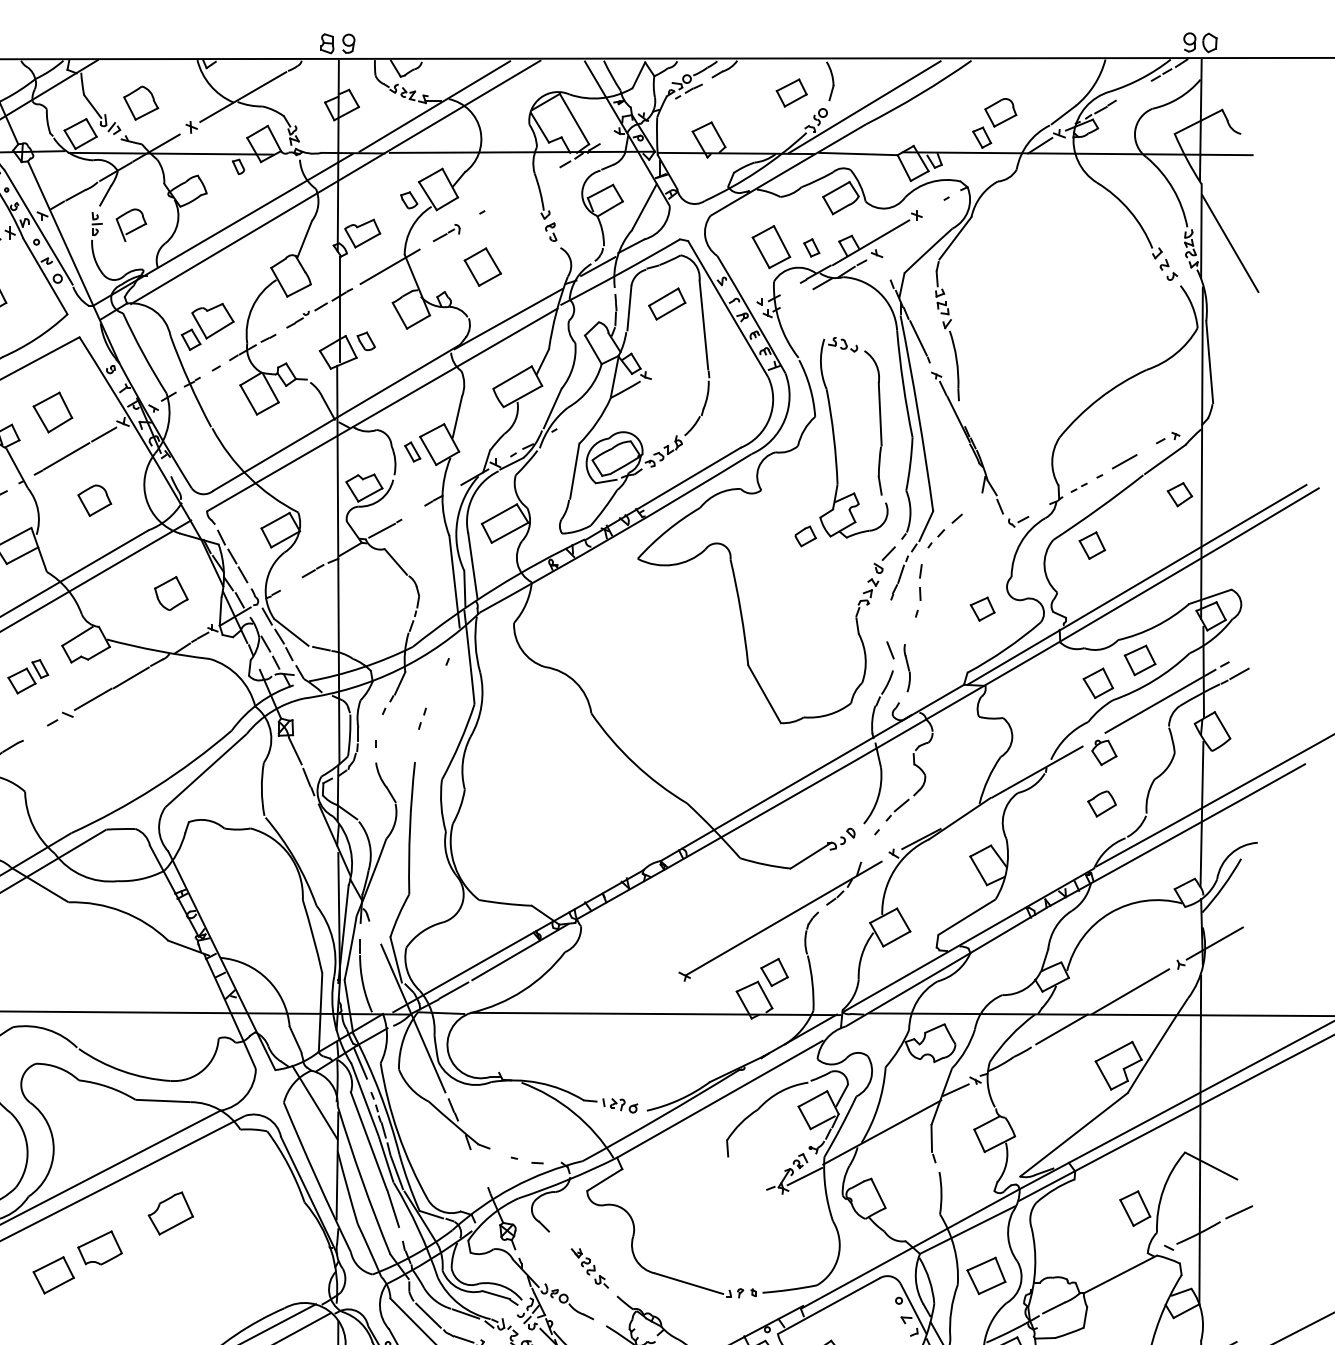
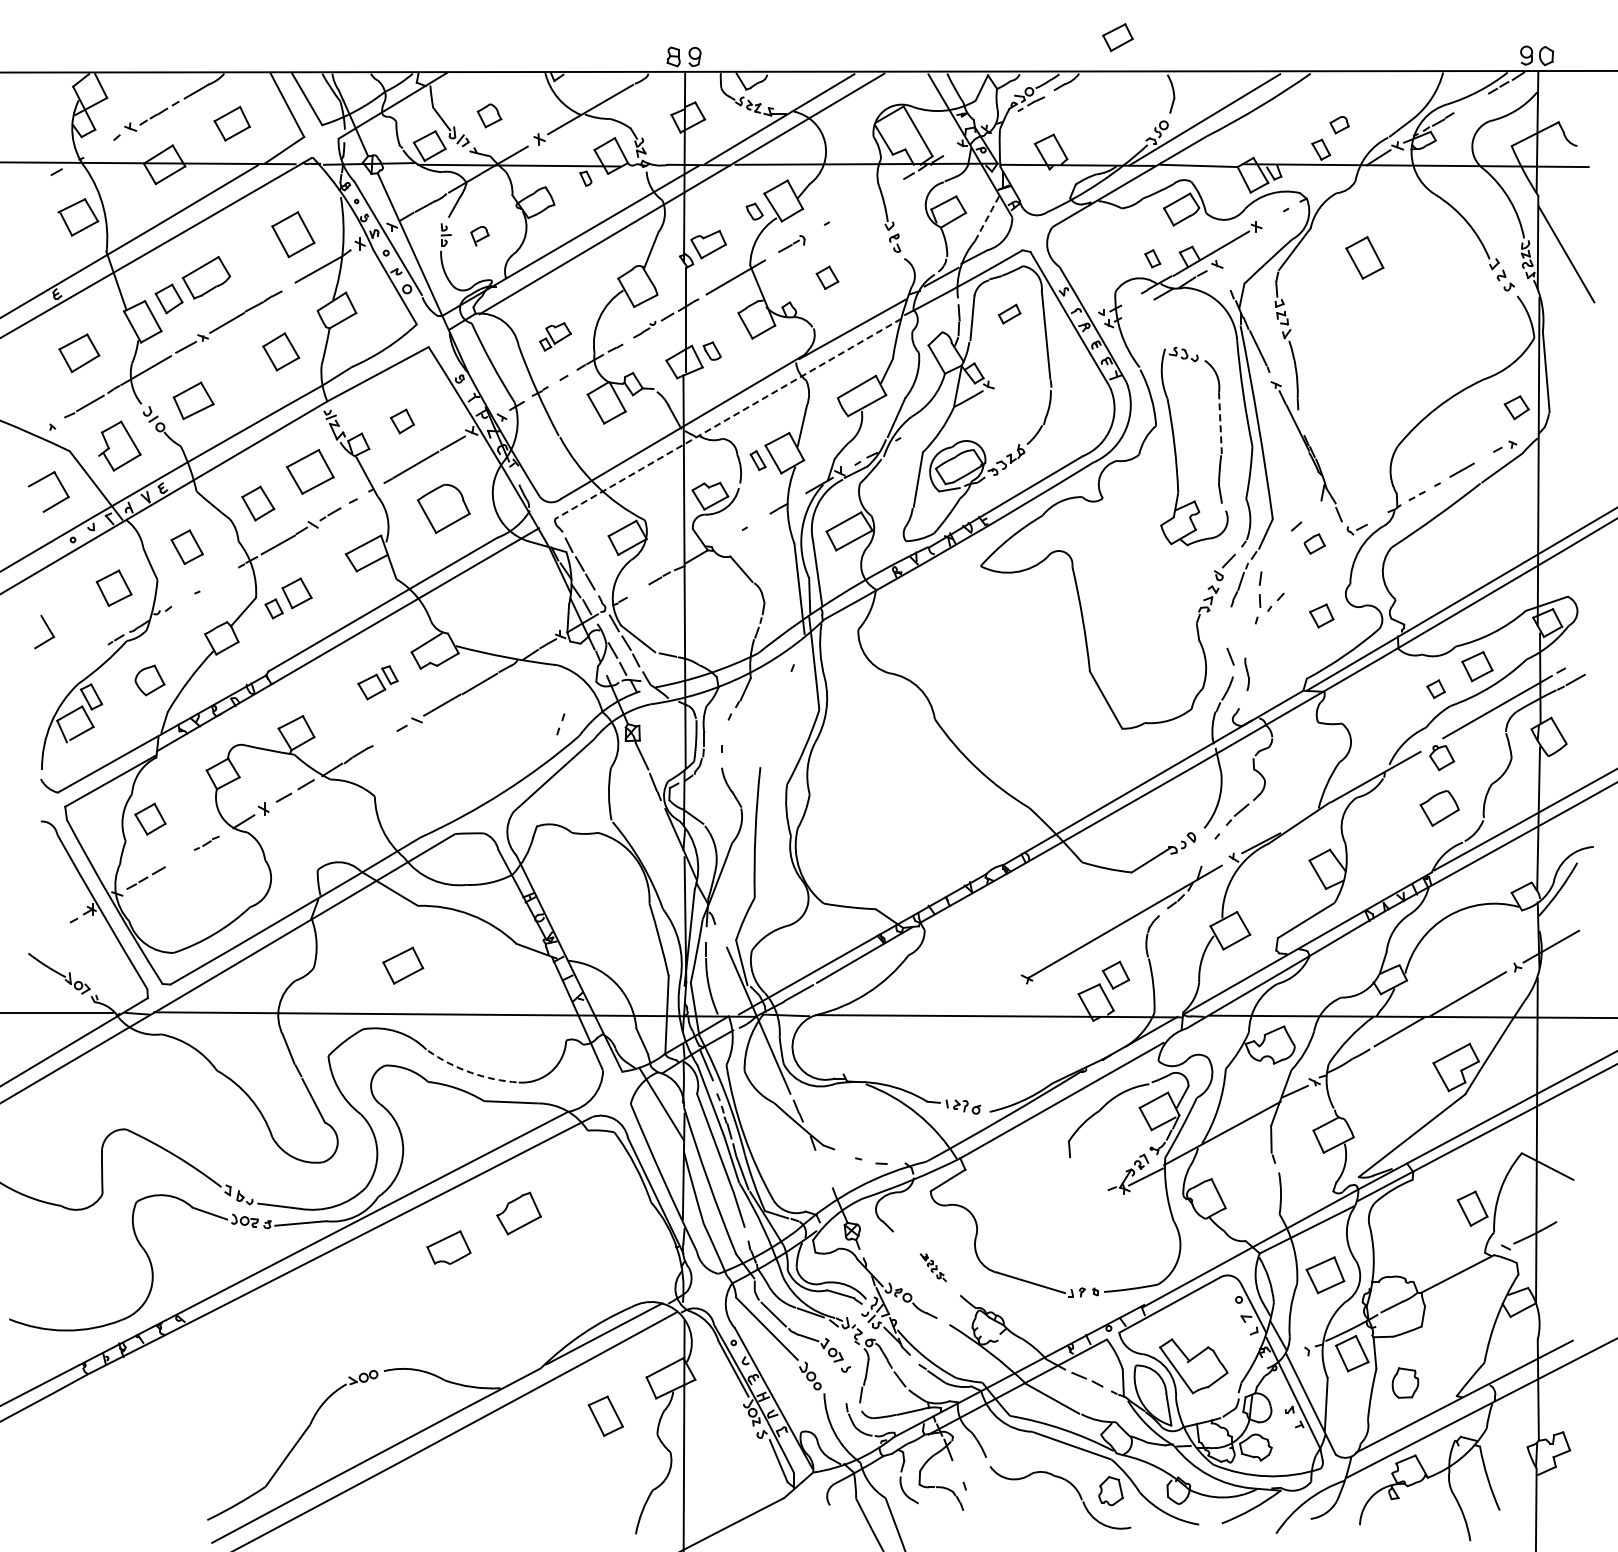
part: (791, 92) -> (1117, 37), moved
part: (141, 103) -> (489, 115), size x0.7
part: (1000, 112) -> (1339, 124), size x0.6
line: (644, 207) -> (987, 218), solid -> dashed
part: (130, 224) -> (479, 235), size x0.6
part: (771, 246) -> (1364, 257), moved
part: (482, 266) -> (827, 277), size x0.6
part: (666, 303) -> (1009, 313), size x0.6
part: (207, 326) -> (555, 336), size x0.6
line: (381, 410) -> (727, 419), solid -> dashed
part: (53, 412) -> (402, 421), size x0.6
line: (880, 414) -> (1220, 423), solid -> dashed
part: (1179, 494) -> (1516, 407), moved
part: (94, 500) -> (443, 508), size x1.6
line: (381, 530) -> (727, 538), removed
part: (805, 535) -> (1314, 543), moved
part: (935, 537) -> (1275, 601), moved
part: (1091, 545) -> (1429, 553), removed
part: (171, 593) -> (519, 600), removed
part: (906, 668) -> (1246, 674), size x0.7
part: (1097, 682) -> (1435, 688), size x0.6
part: (422, 718) -> (560, 724), moved
part: (1101, 803) -> (1439, 808), size x1.4
arc: (122, 1070) -> (471, 1072), solid -> dashed
line: (1239, 1212) -> (1575, 1212), removed
part: (590, 1268) -> (933, 1267), size x0.7
part: (54, 1275) -> (403, 965), moved

